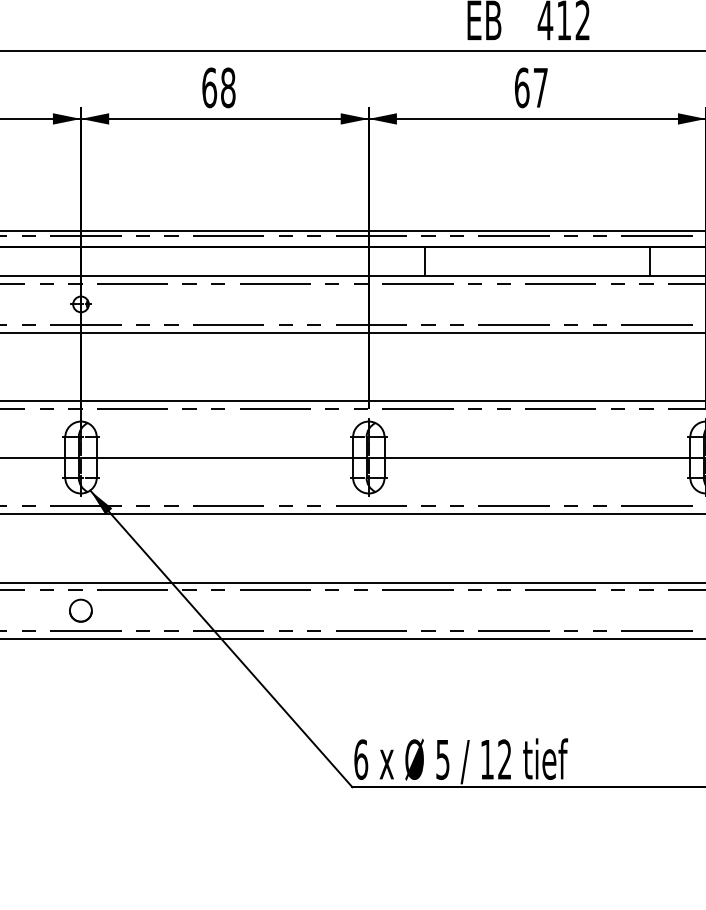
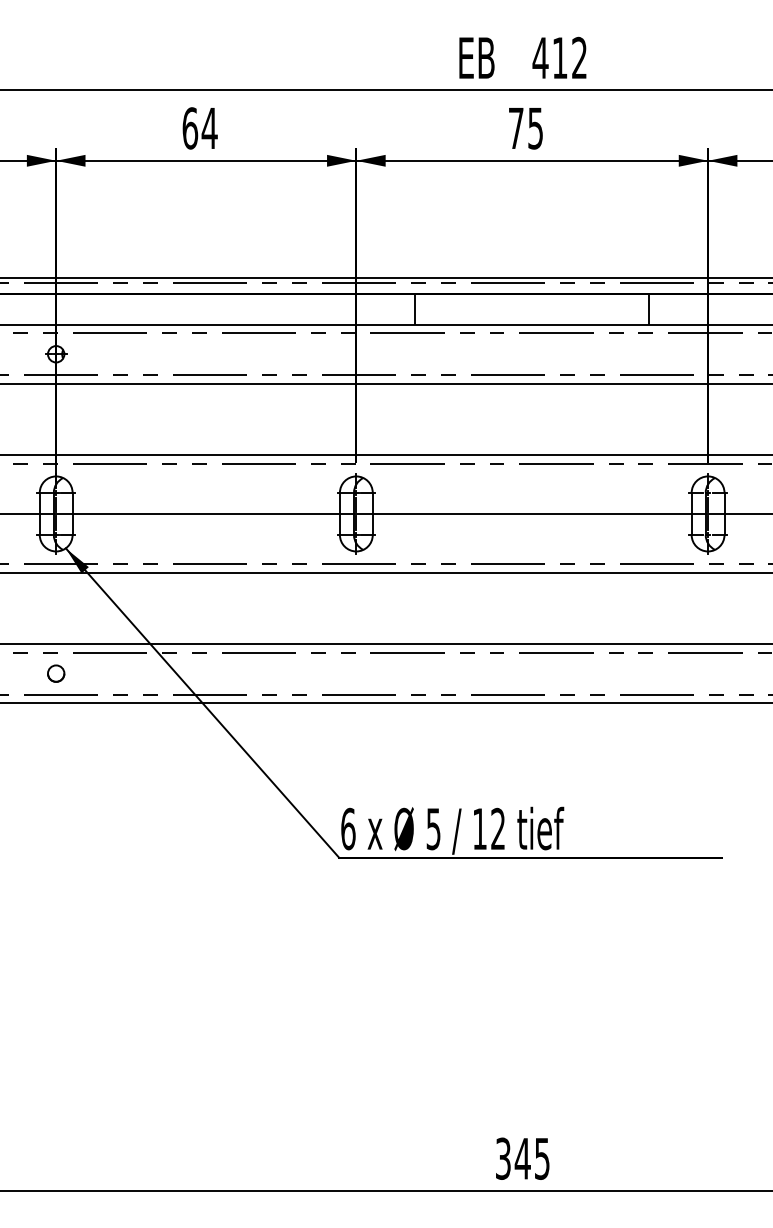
text: (228, 87) -> (209, 128), 68 -> 64
text: (531, 87) -> (525, 128), 67 -> 75
circle: (81, 610) -> (56, 673), size x0.71

